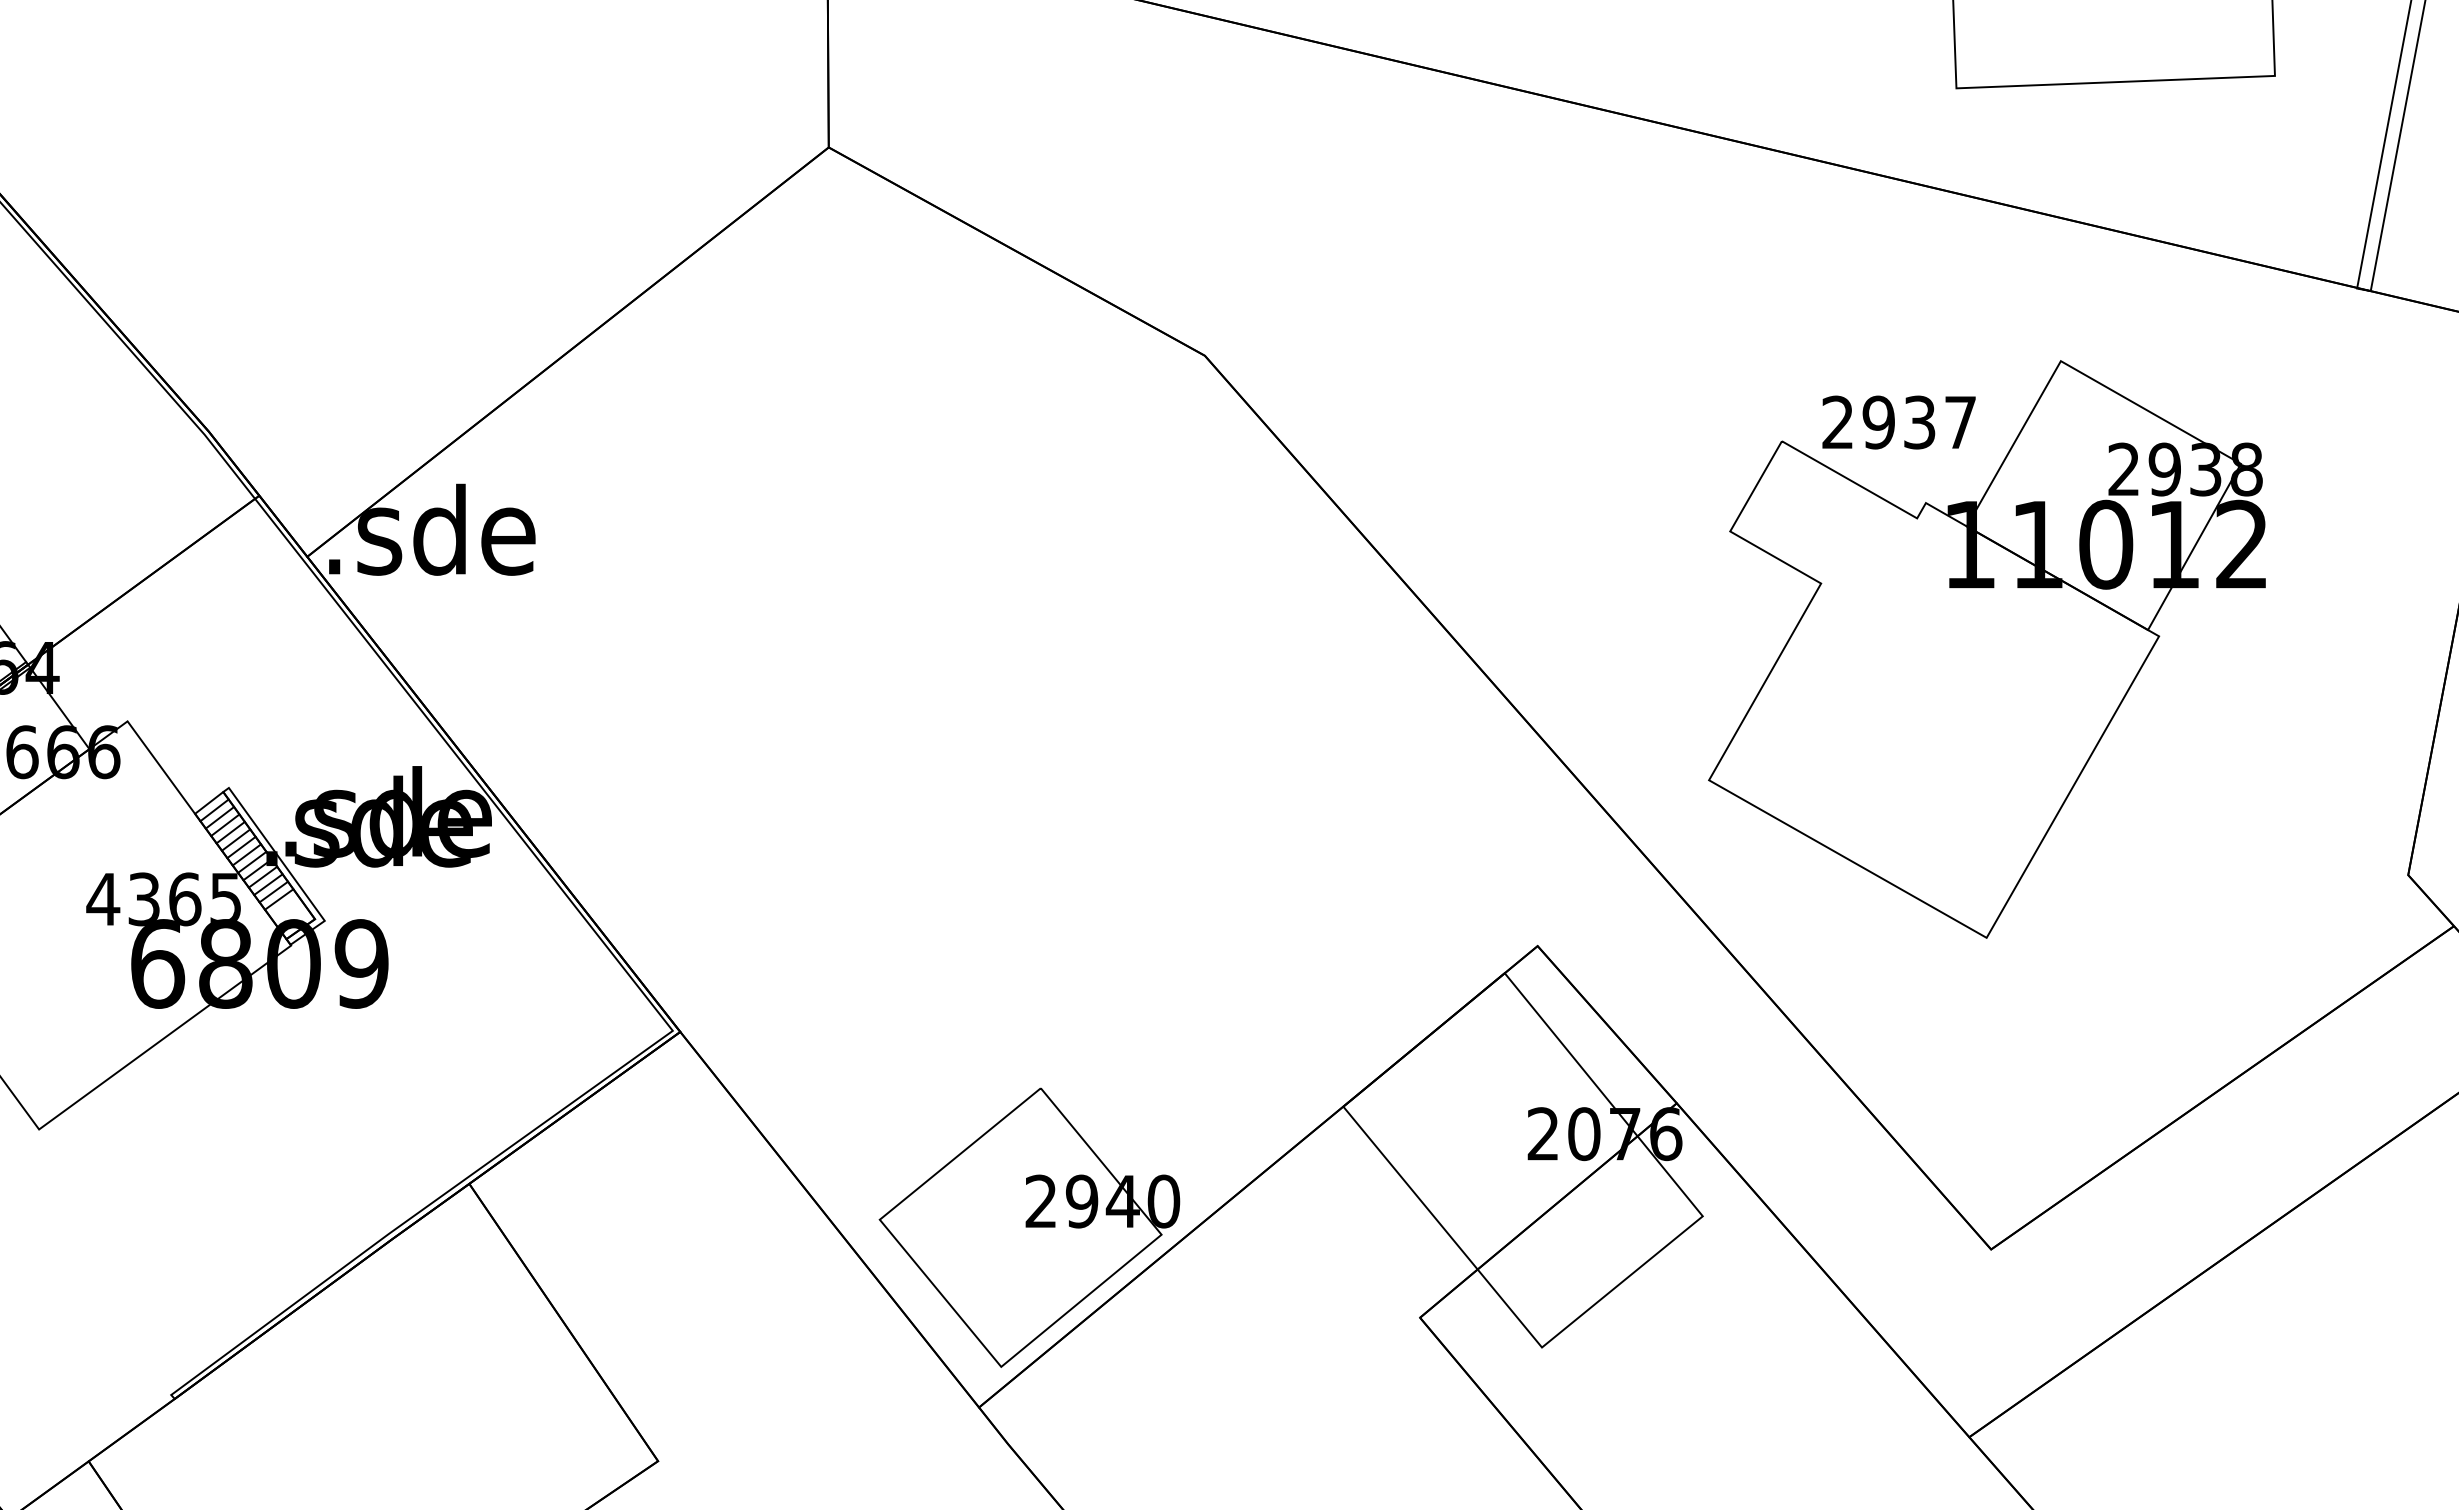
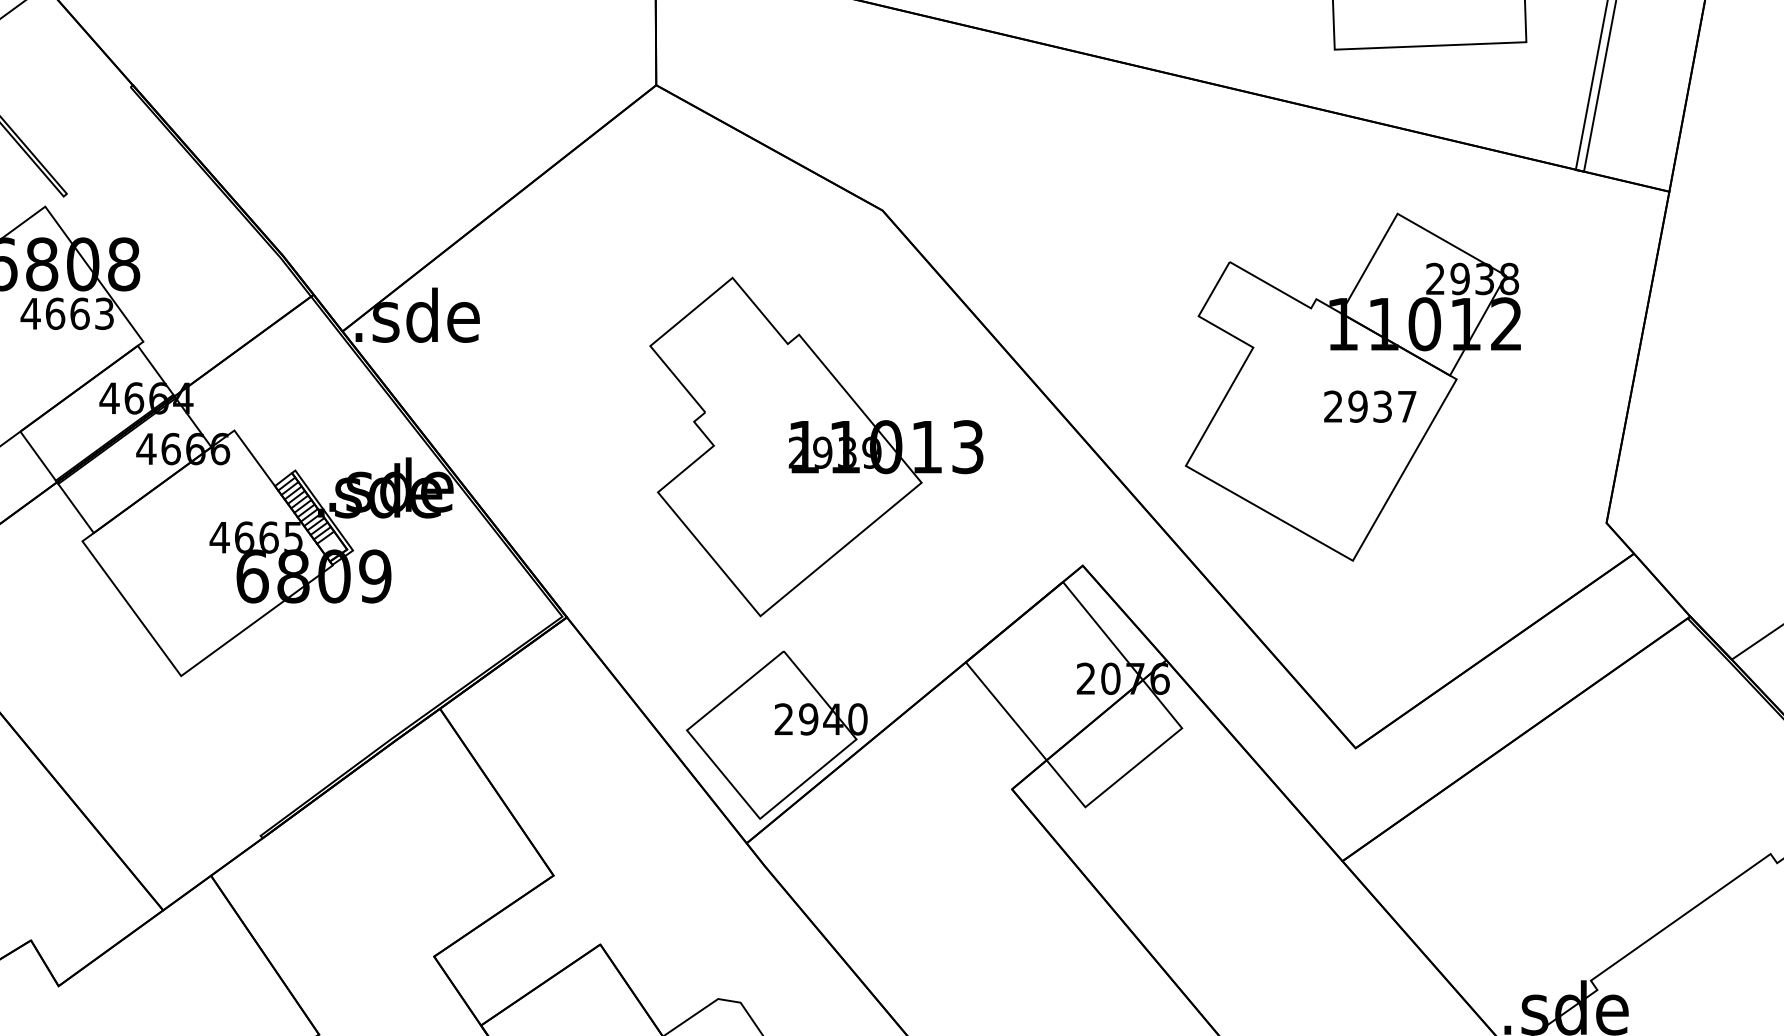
text: (1899, 422) -> (1370, 406), moved
part: (1095, 747) -> (816, 446), added
text: (144, 899) -> (244, 537), 4365 -> 4665

